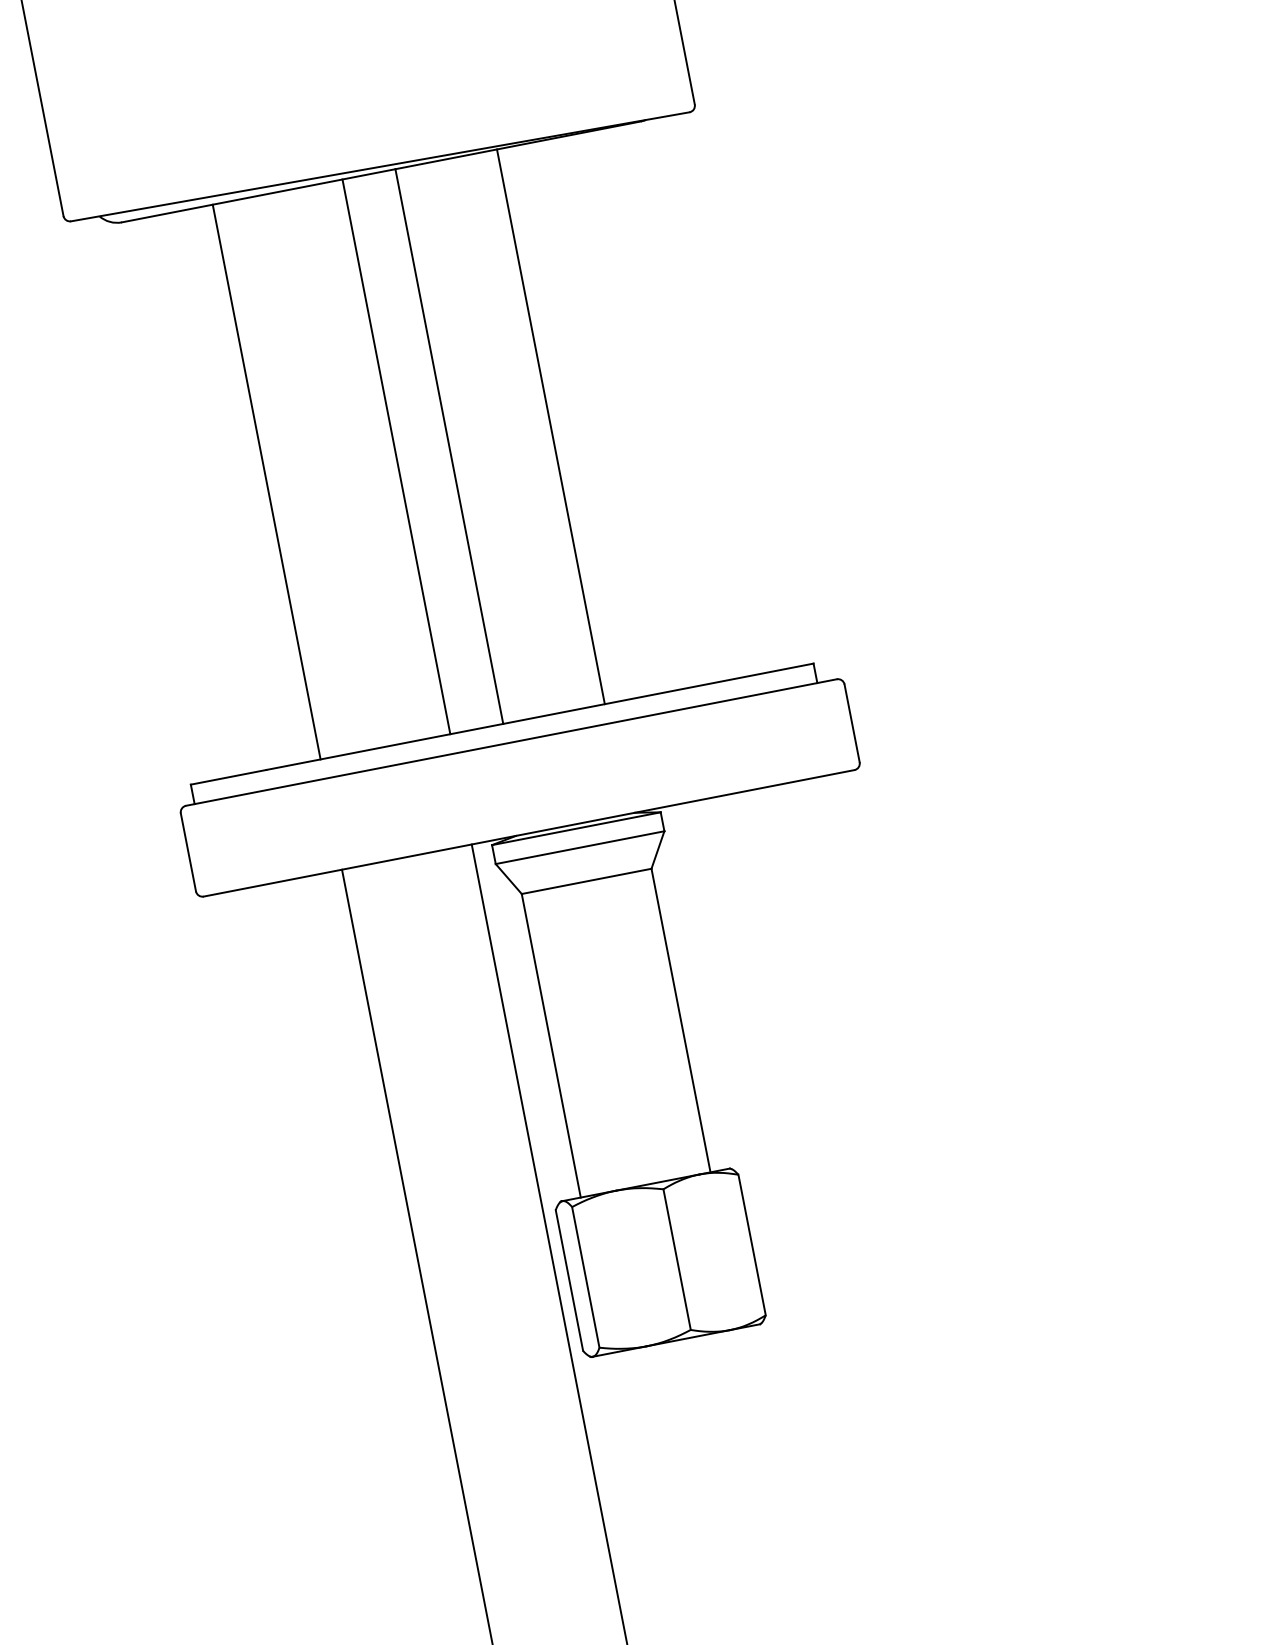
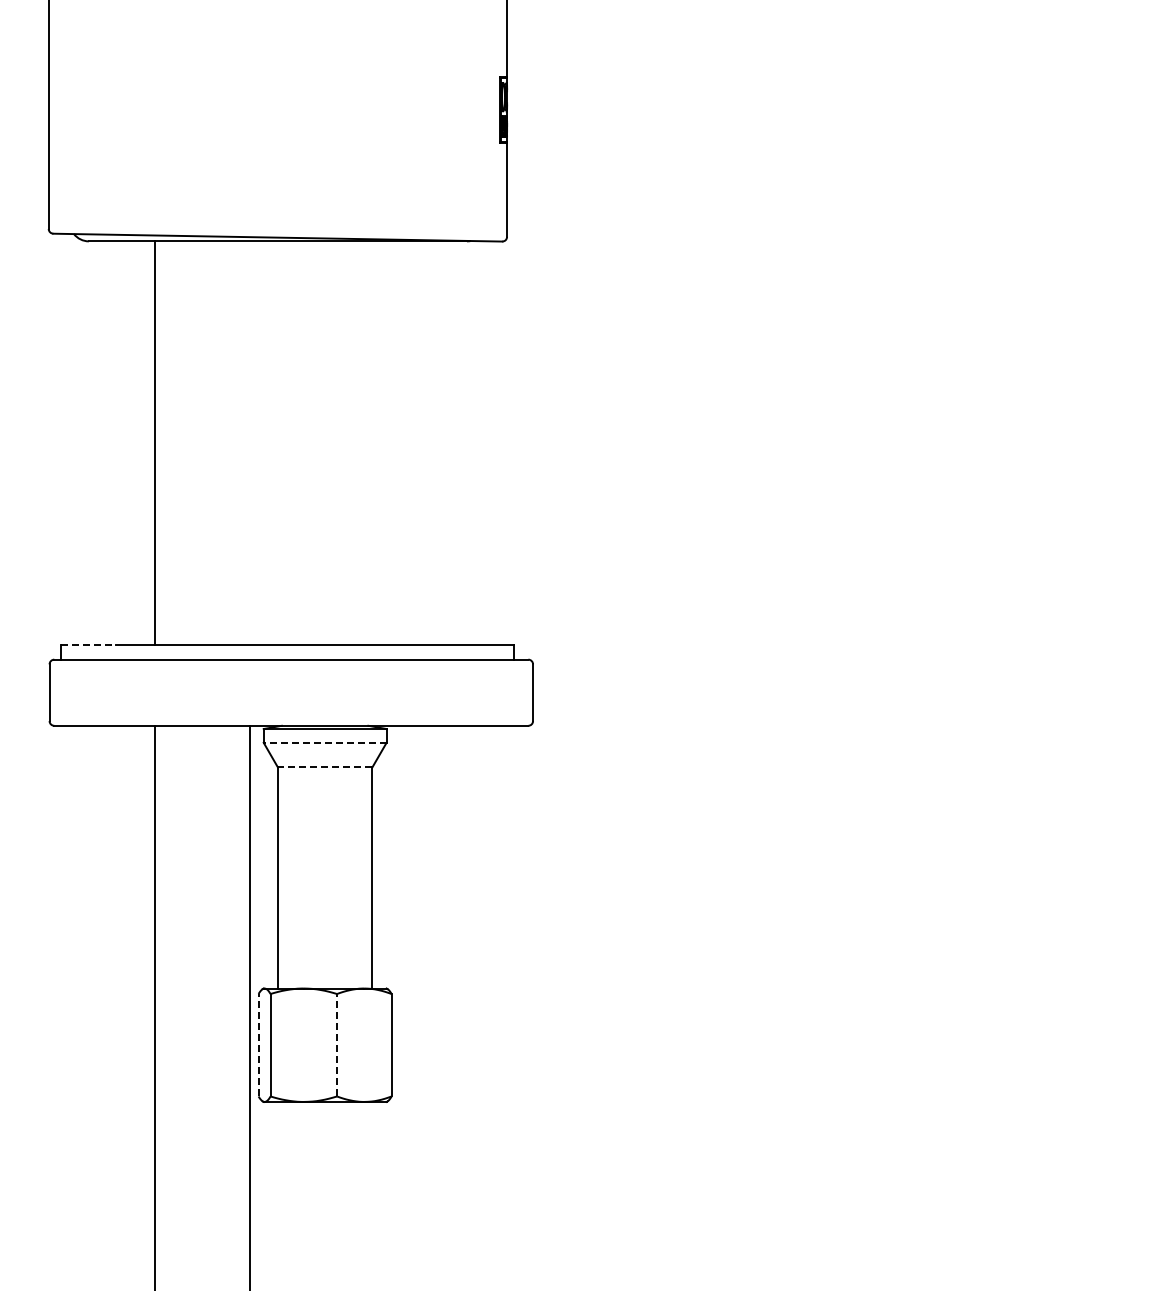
line: (551, 426) -> (362, 443), removed
line: (449, 446) -> (288, 443), removed
line: (396, 456) -> (249, 443), removed
line: (229, 777) -> (88, 645), solid -> dashed
line: (579, 847) -> (324, 742), solid -> dashed
line: (585, 881) -> (324, 767), solid -> dashed
line: (677, 1258) -> (337, 1044), solid -> dashed
line: (569, 1279) -> (258, 1044), solid -> dashed

